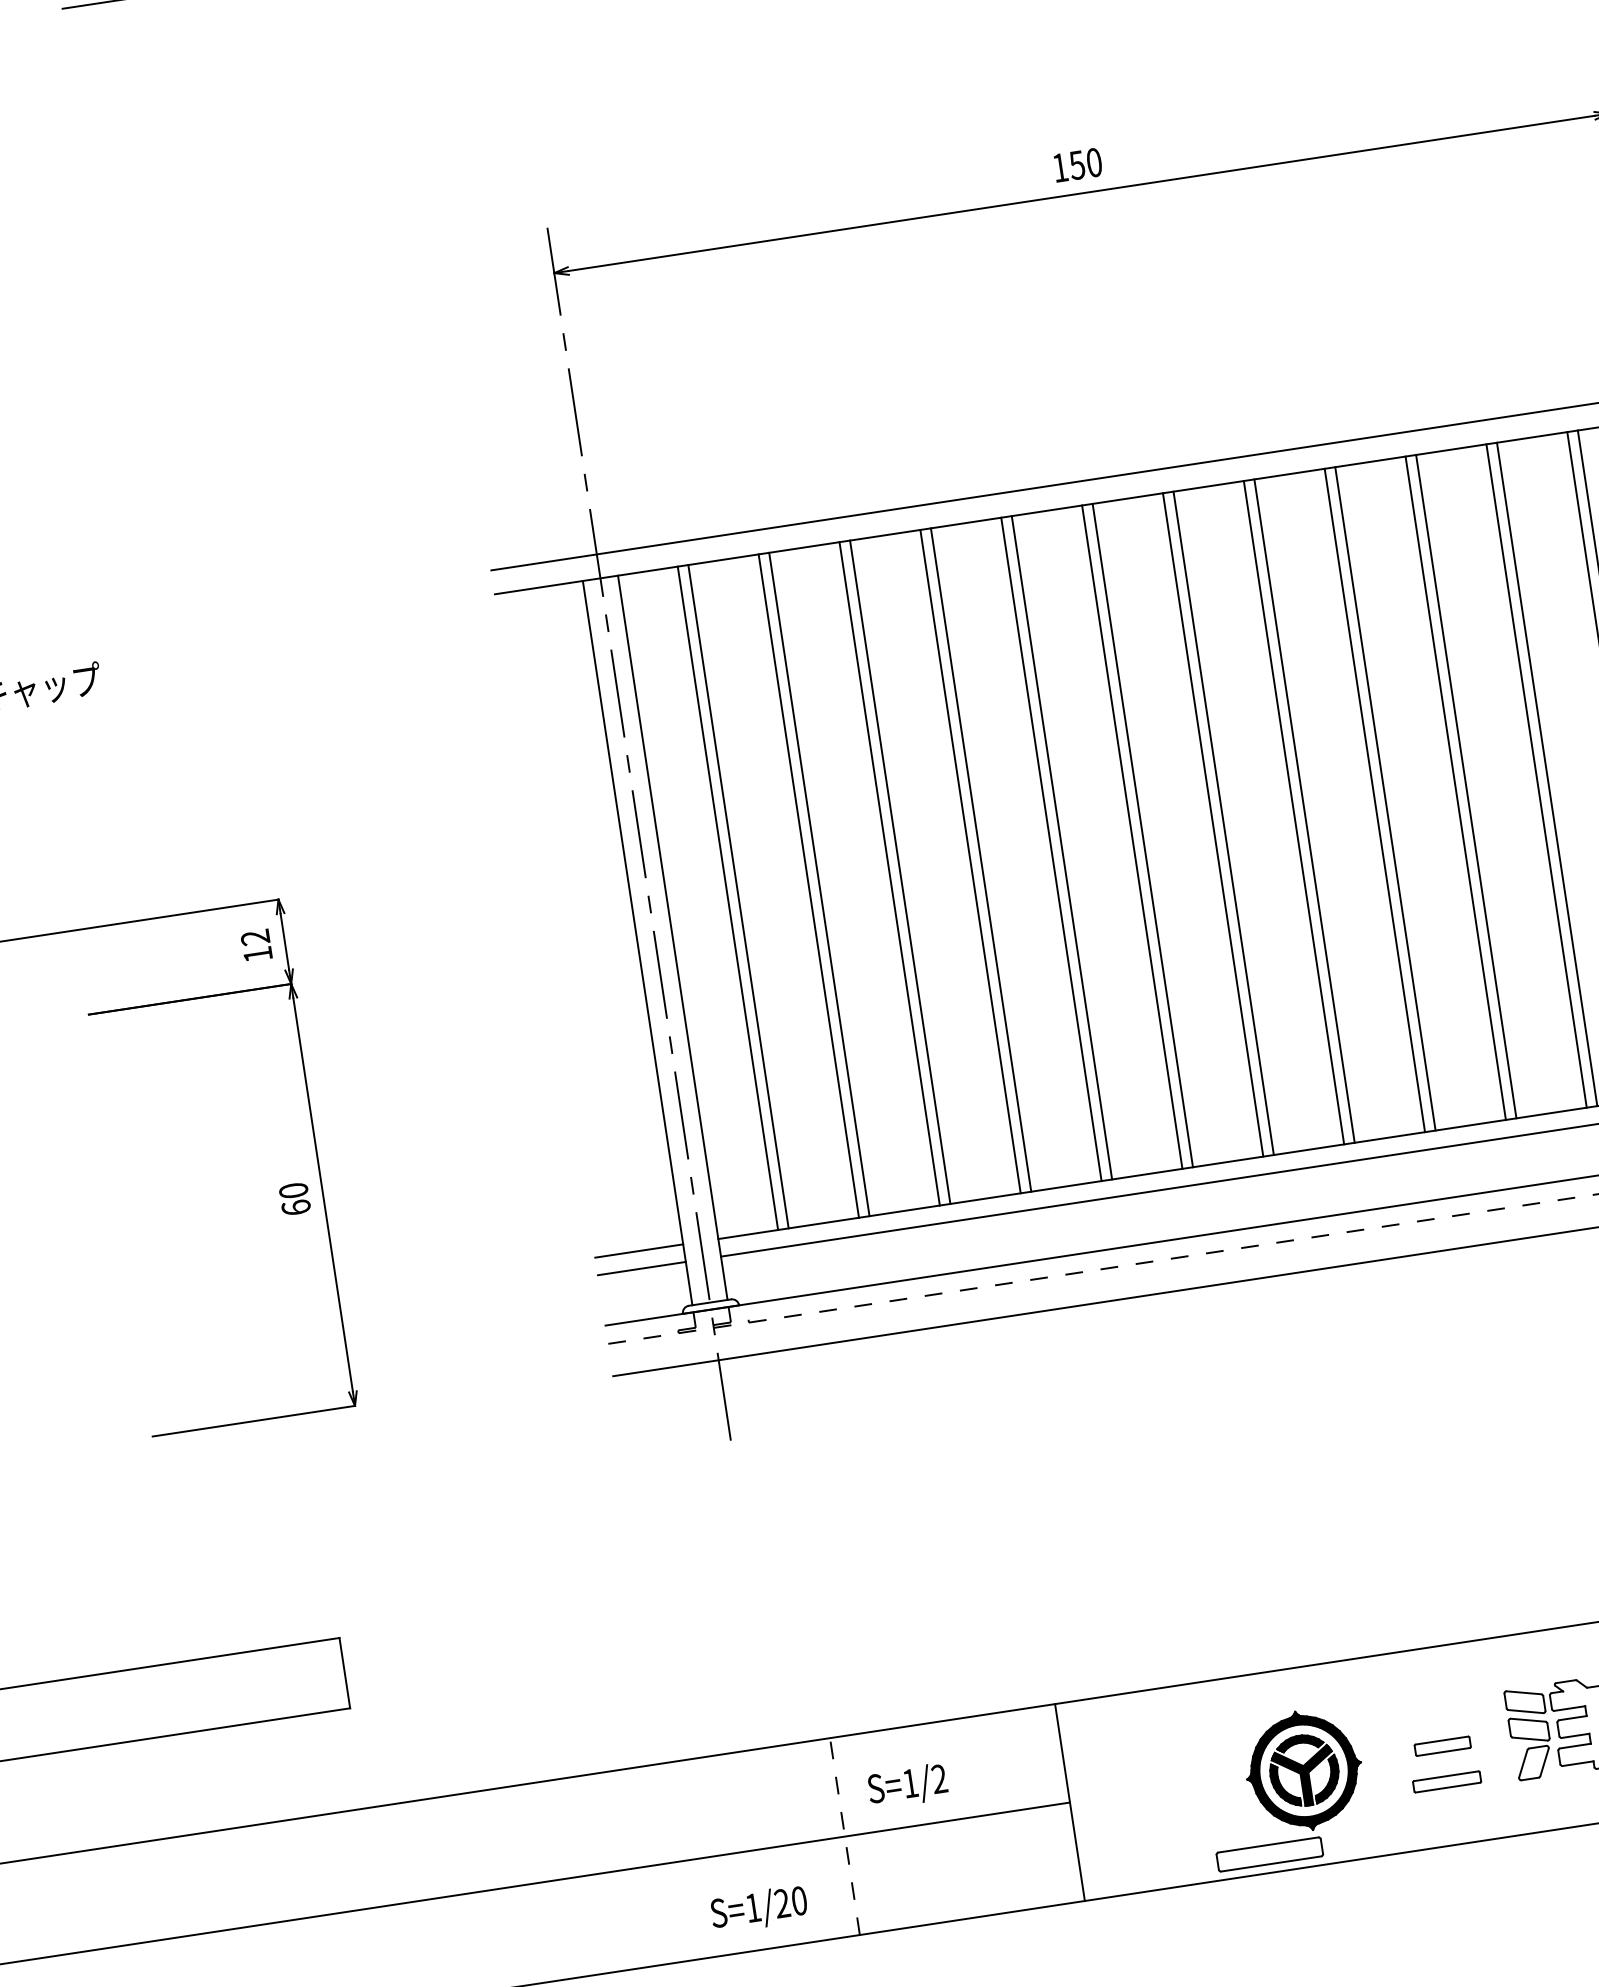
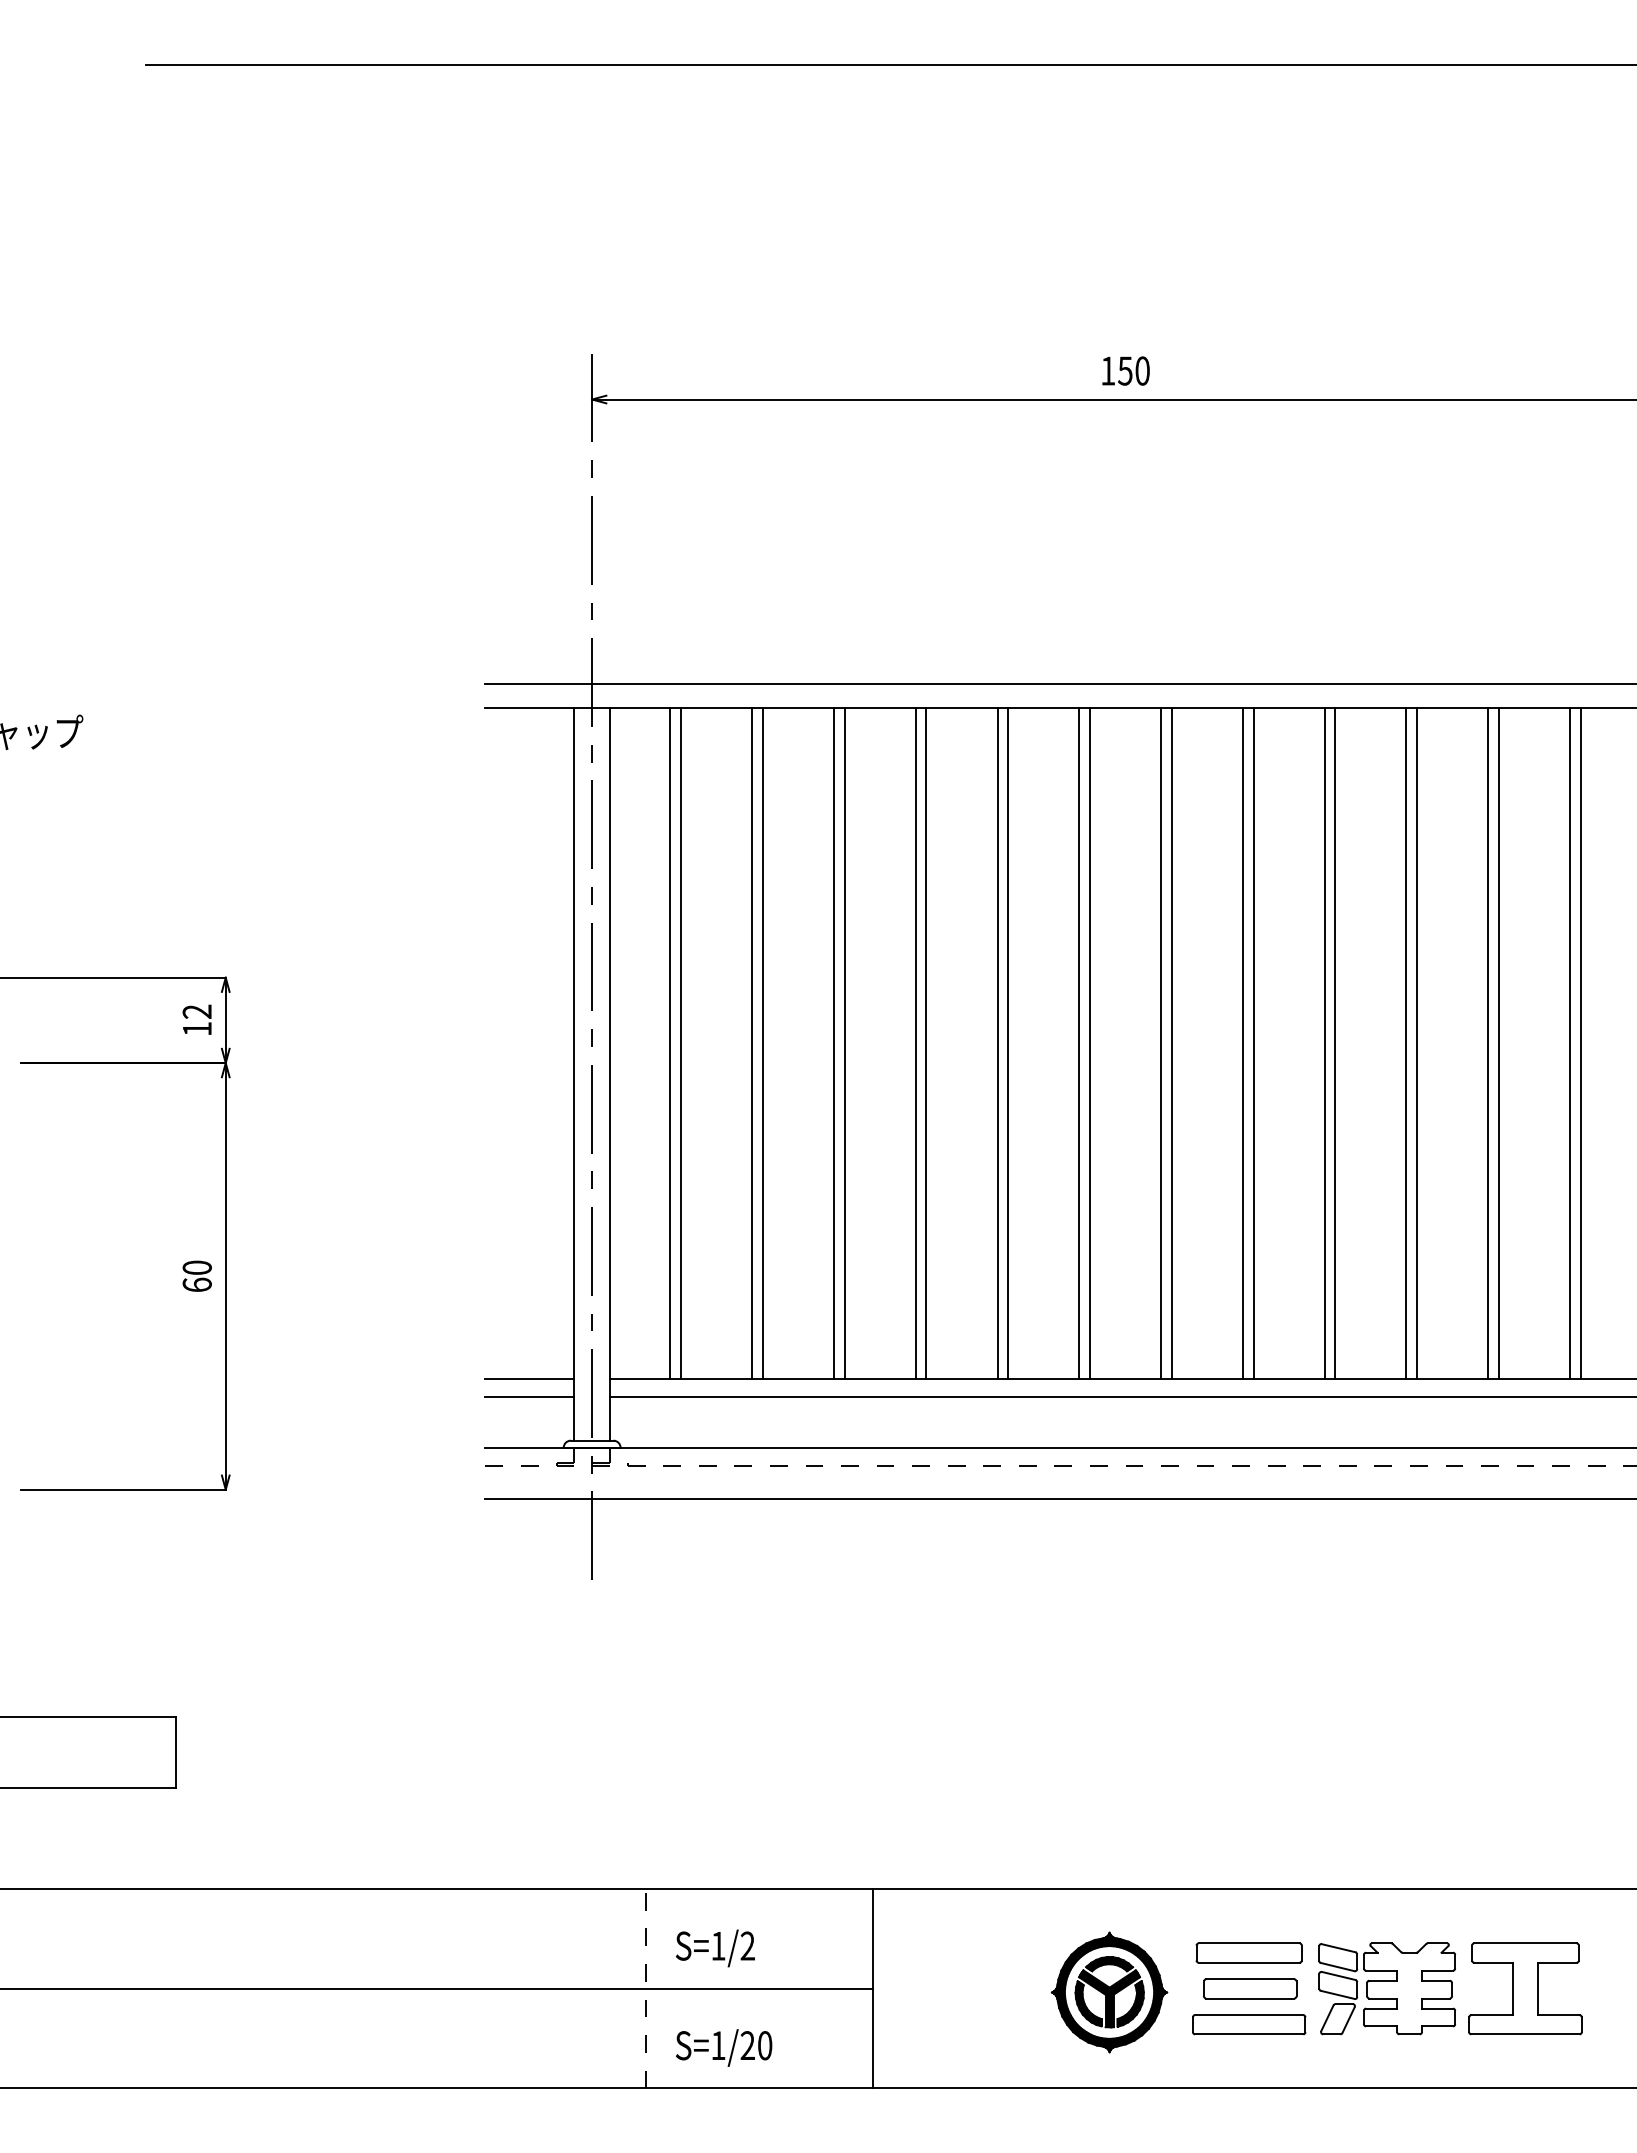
part: (1442, 1745) -> (1250, 1988), size x1.67
part: (1447, 1781) -> (1249, 2024), size x1.67
part: (1269, 1854) -> (1248, 1952), moved
text: (759, 1908) -> (724, 2047), moved

